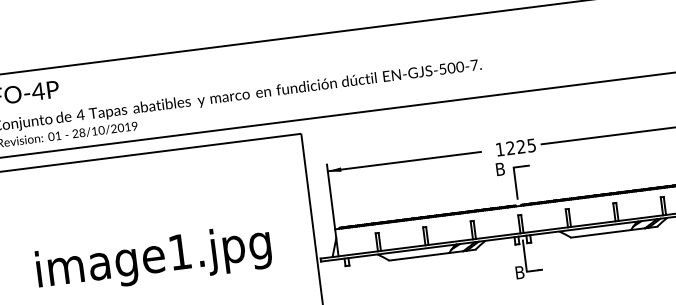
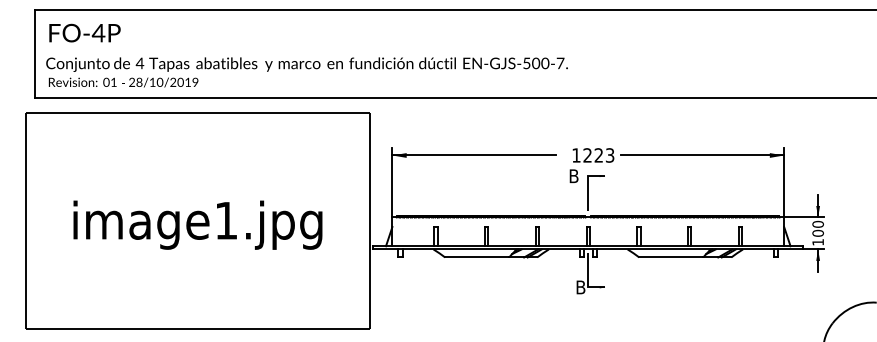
text: (531, 144) -> (610, 154), 1225 -> 1223

